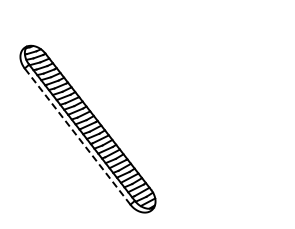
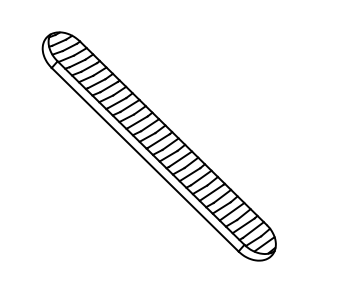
line: (77, 136) -> (144, 159), dashed -> solid

